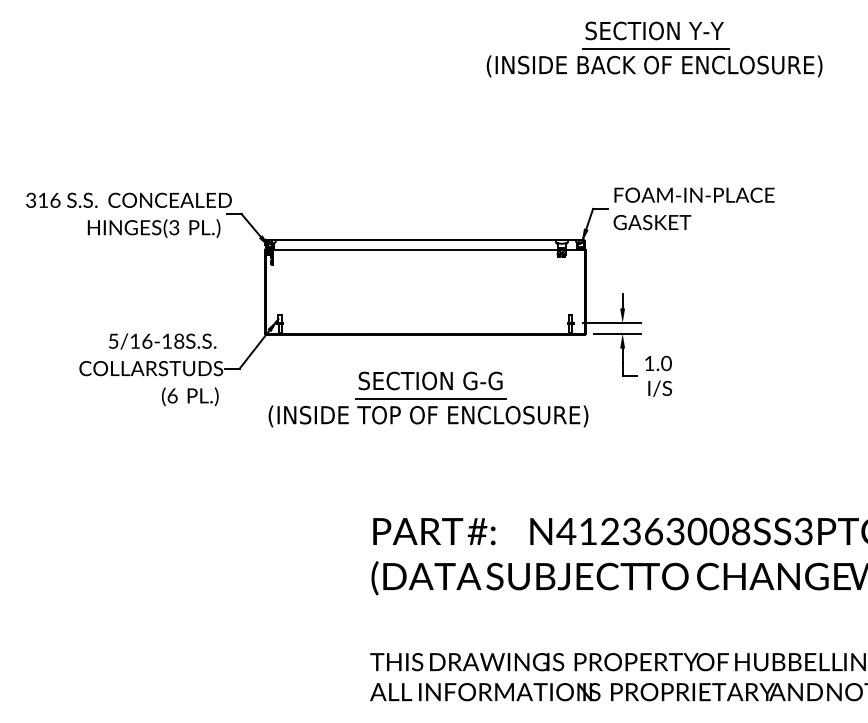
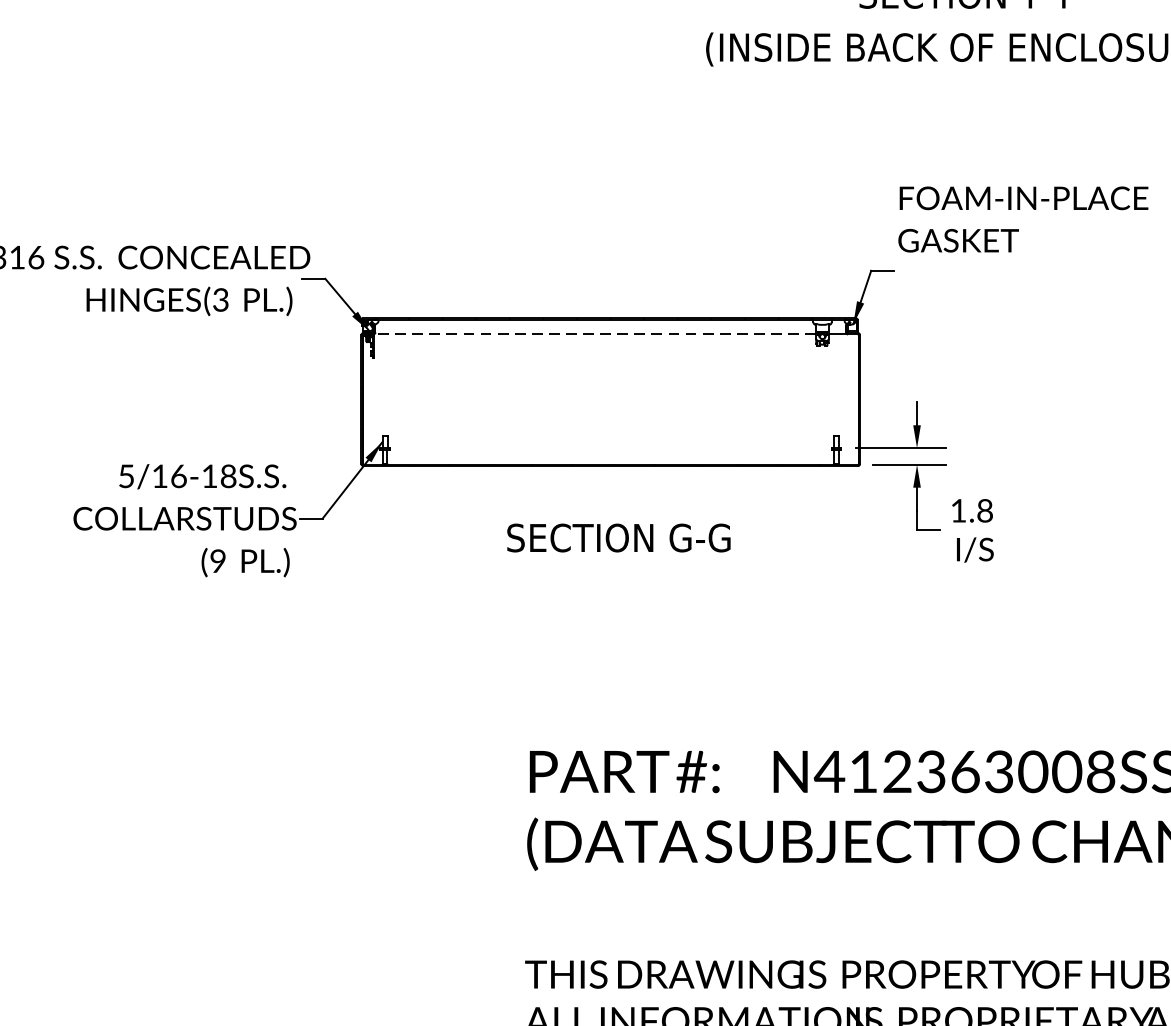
line: (655, 48) -> (968, 21), removed
text: (693, 208) -> (1022, 218), moved
line: (414, 249) -> (593, 333), solid -> dashed
text: (666, 363) -> (985, 510), 1.0 -> 1.8
text: (172, 395) -> (218, 560), (6 -> (9
part: (428, 412) -> (615, 586), removed

